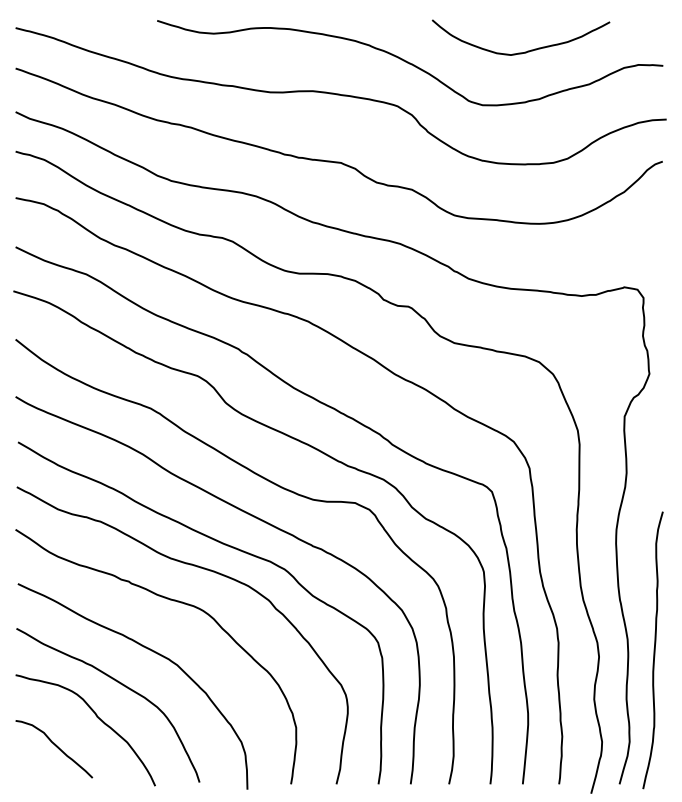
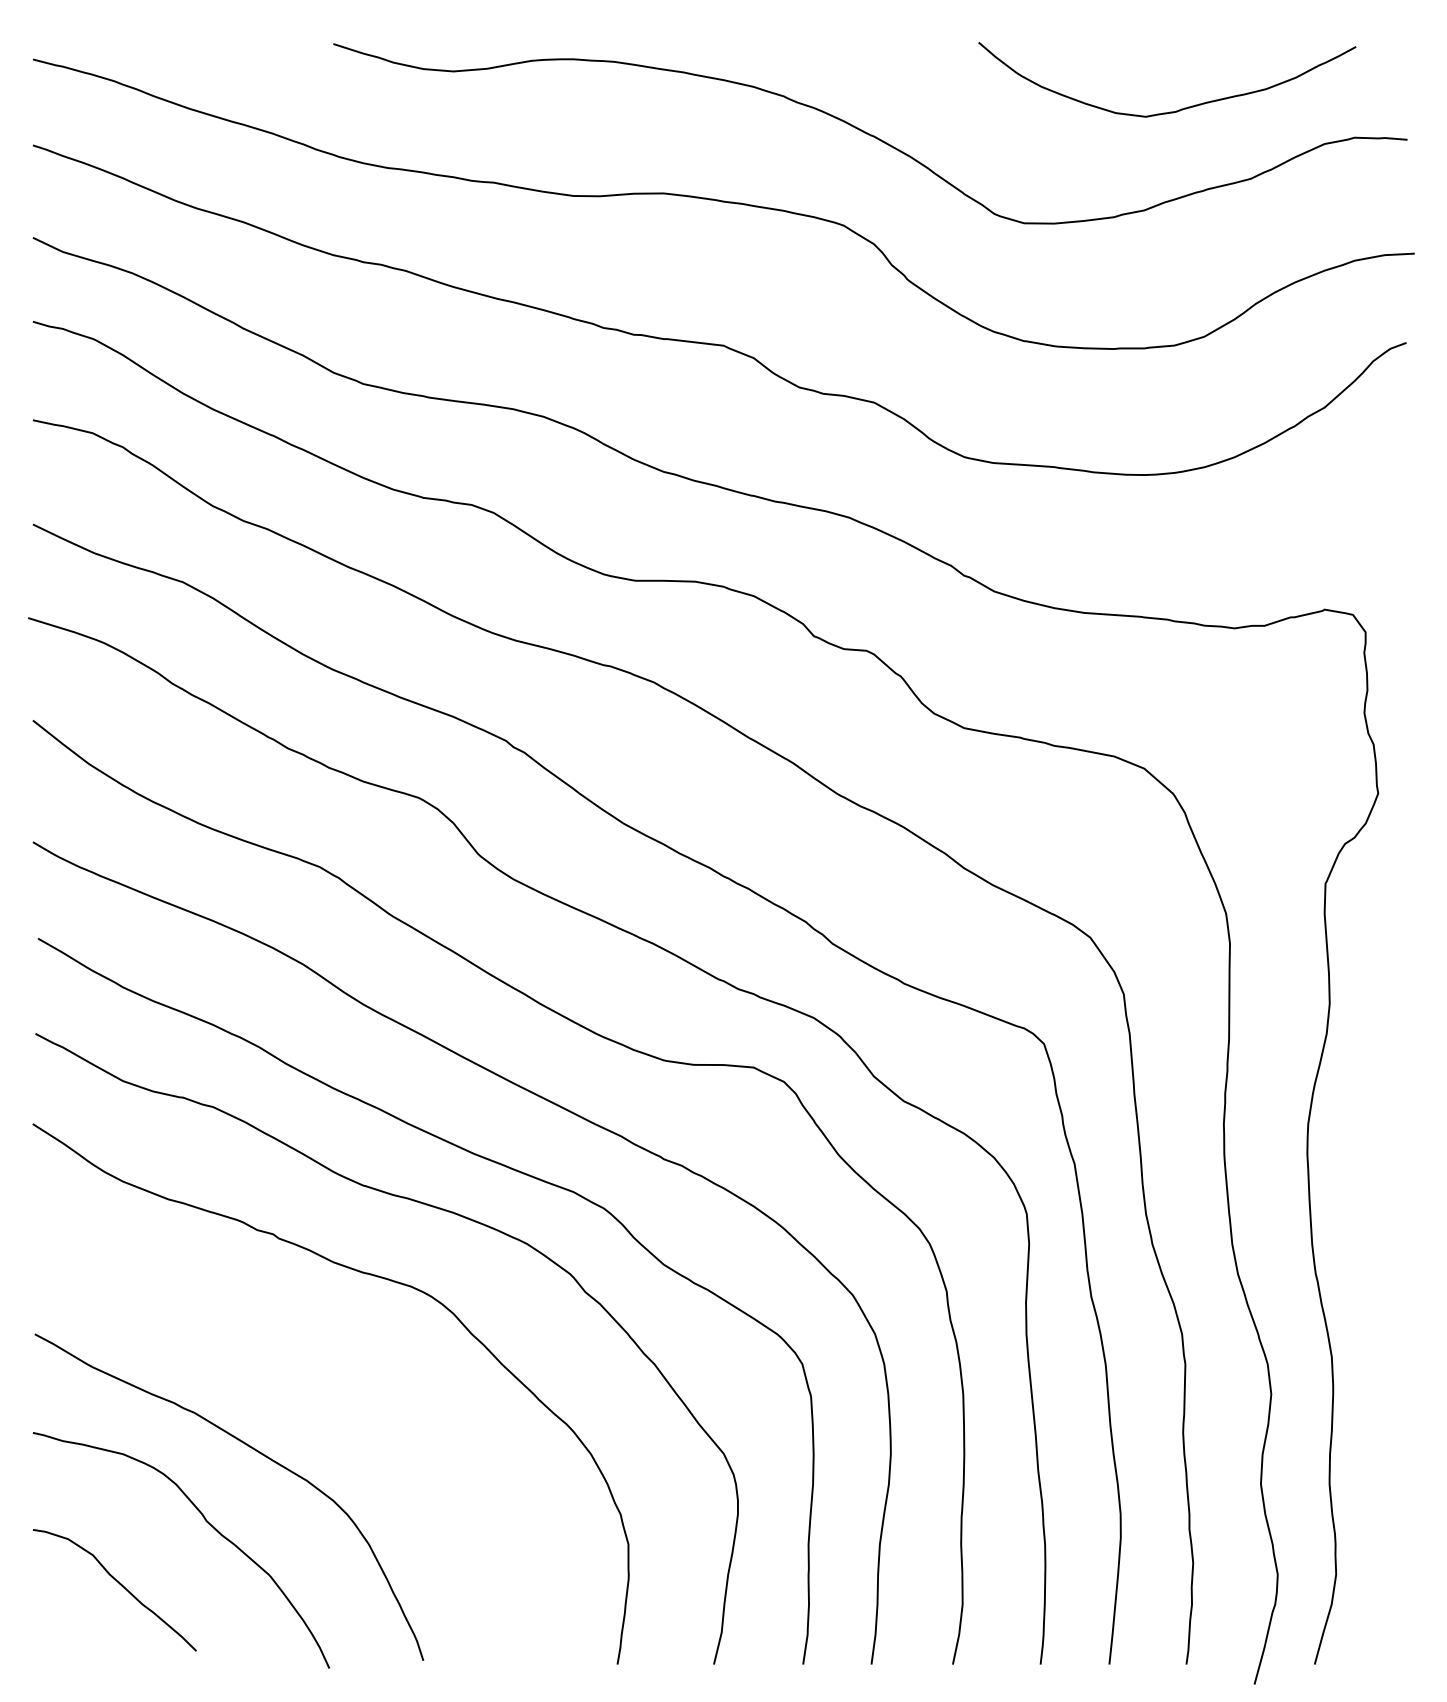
curve: (524, 51) -> (1174, 109), moved
curve: (149, 650) -> (317, 1380), removed
curve: (653, 650) -> (1386, 1380), removed

